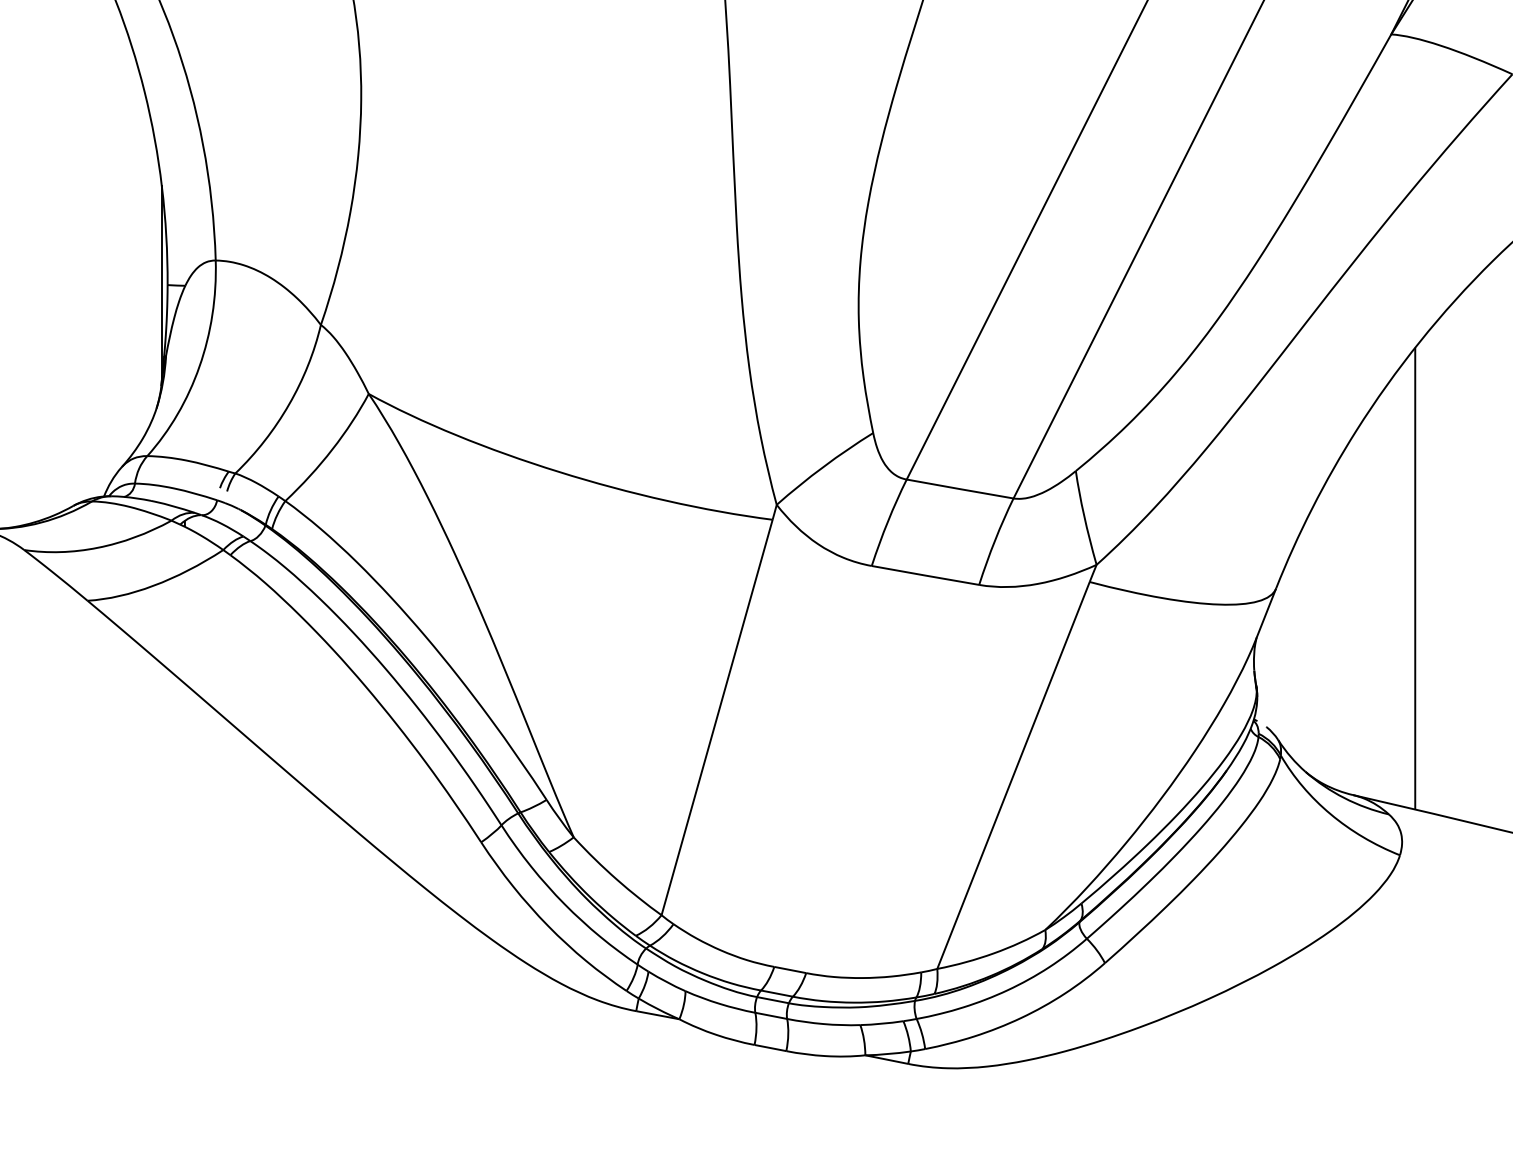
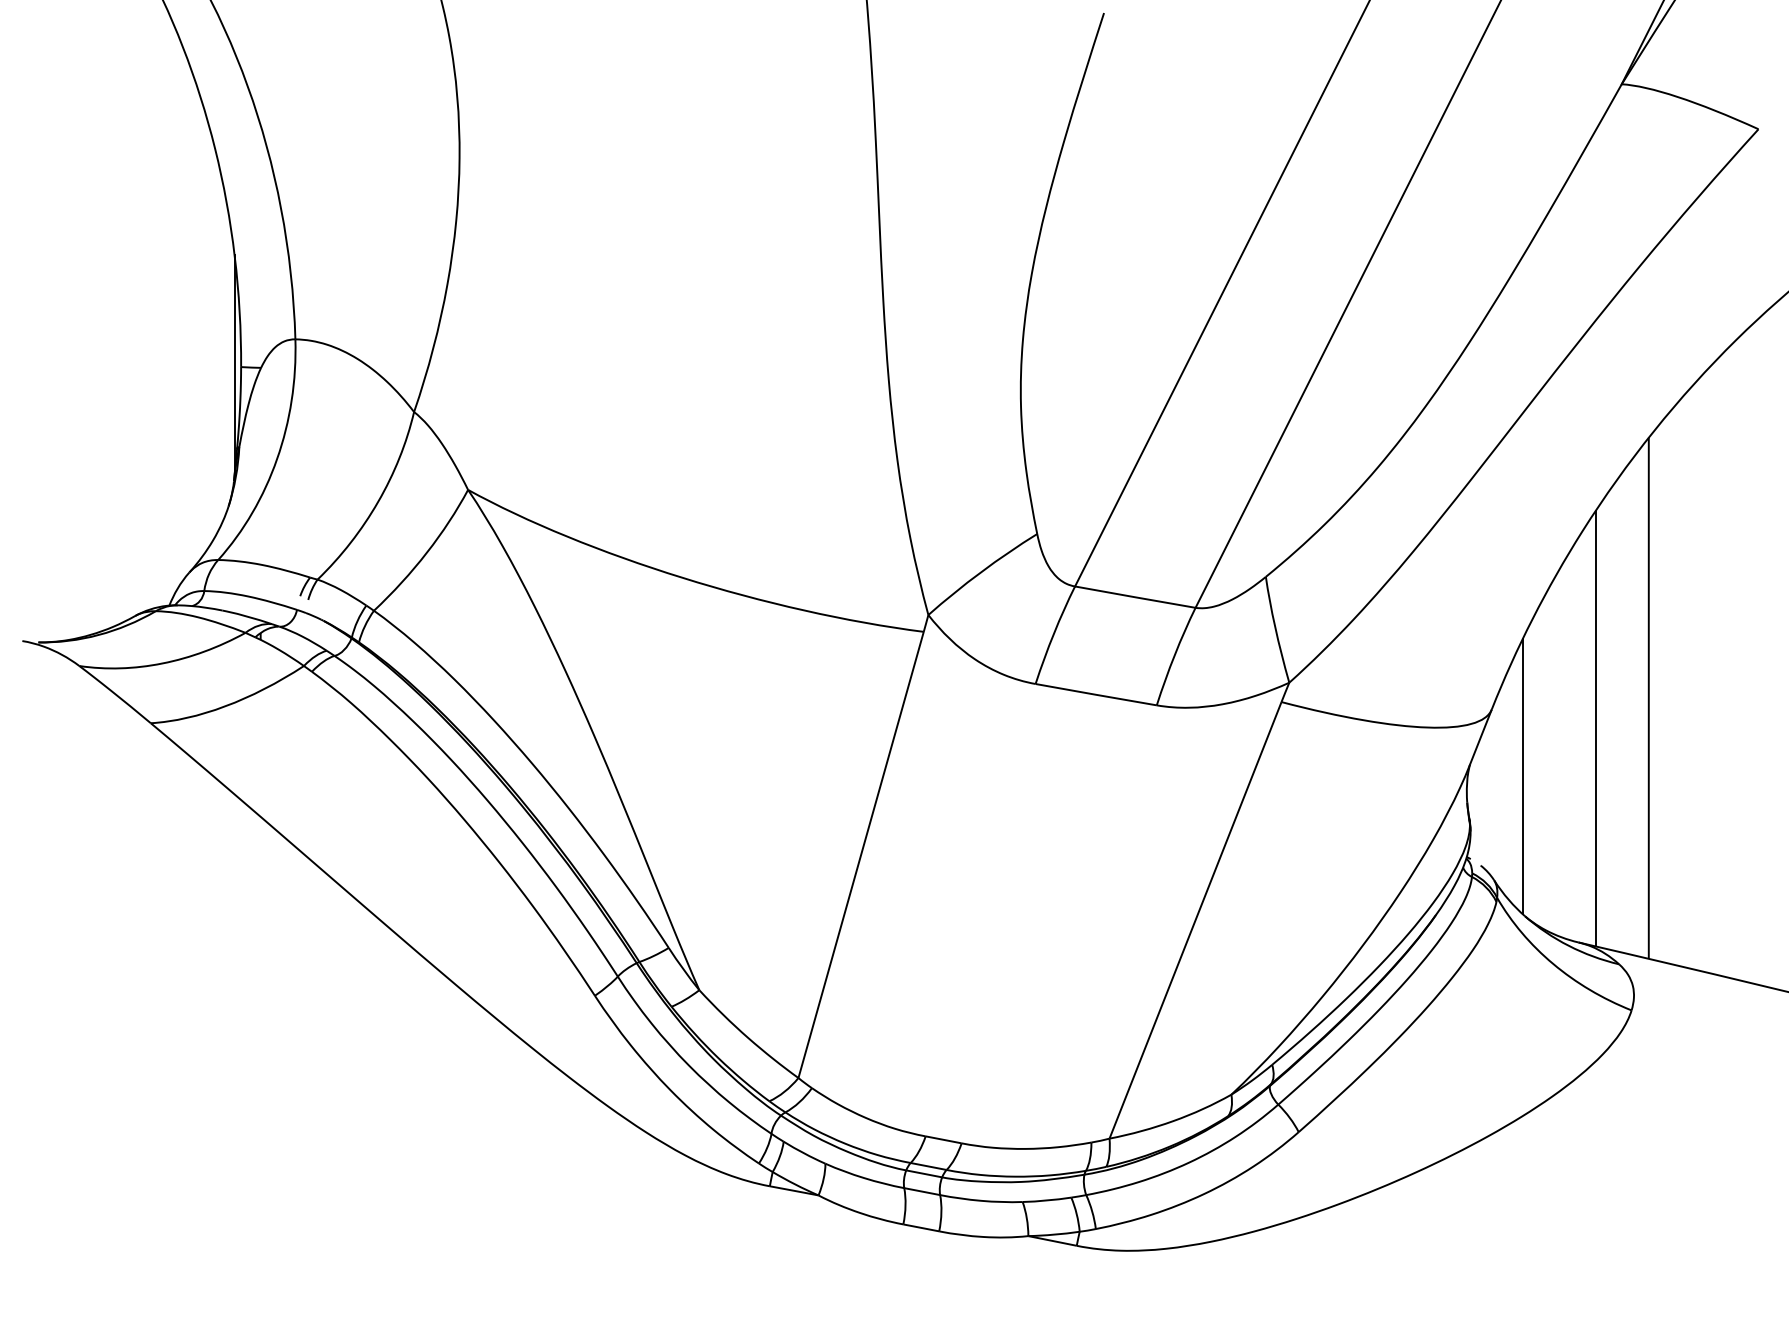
line: (1368, 605) -> (1595, 728), added
line: (1303, 647) -> (1522, 776), added

